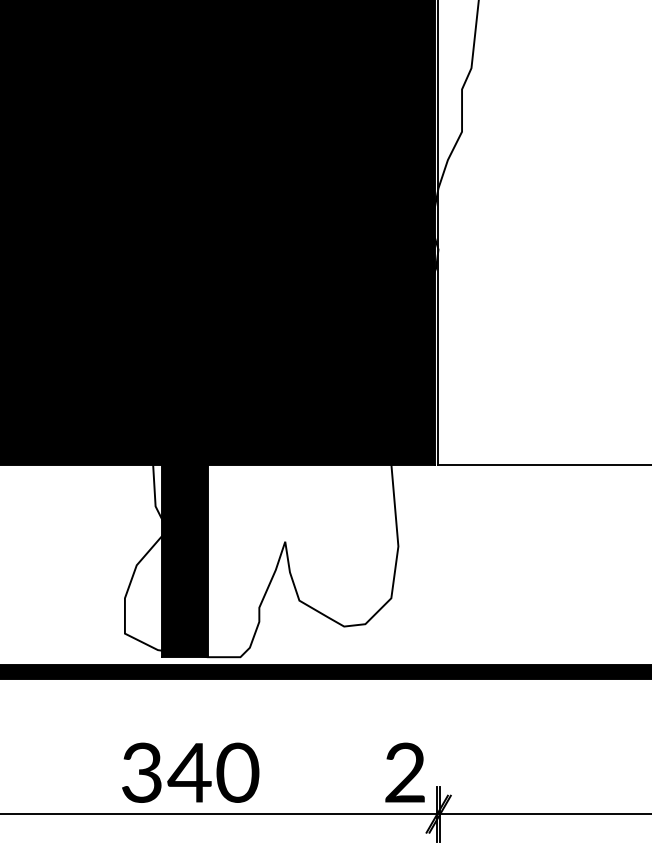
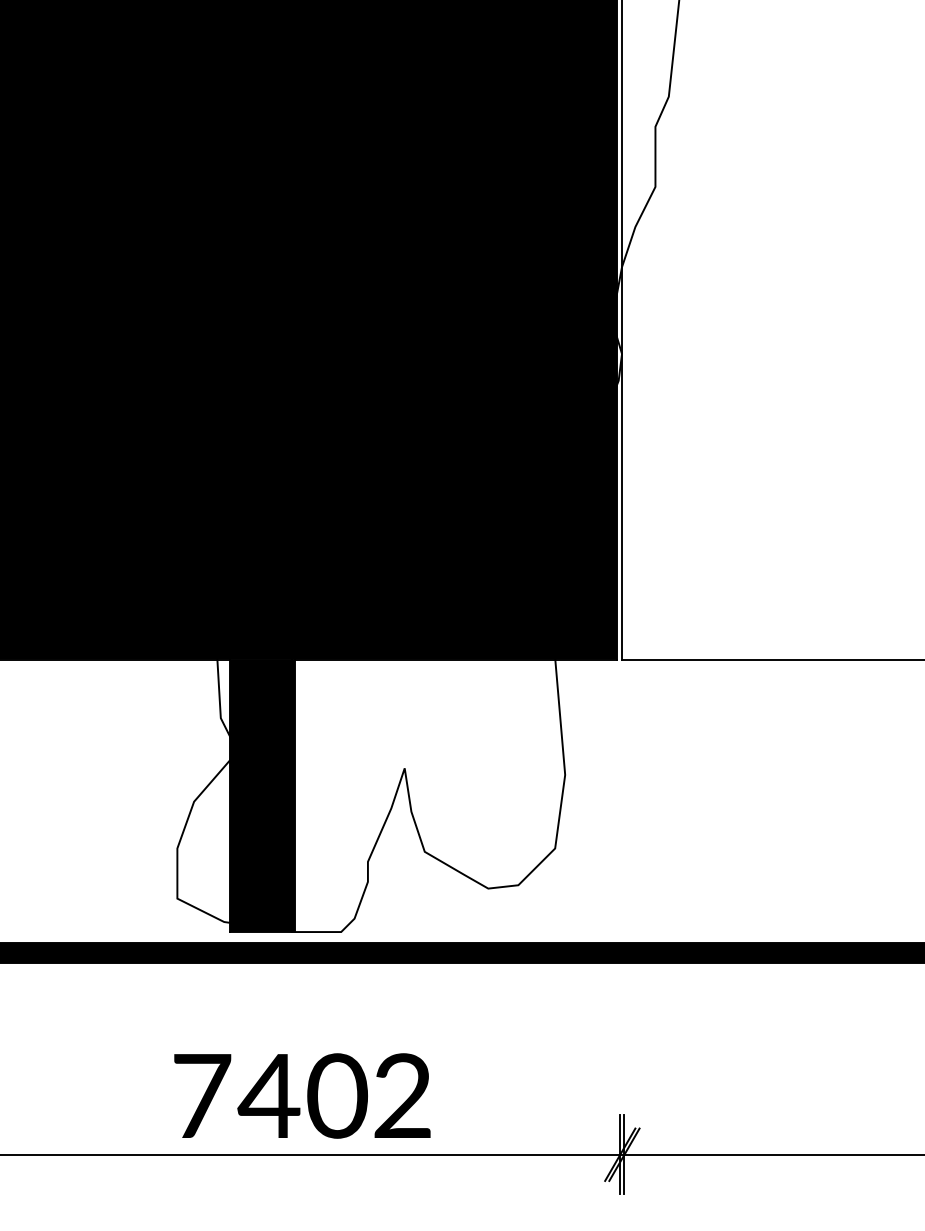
text: (142, 772) -> (202, 1095), 340 -> 740
text: (404, 772) -> (402, 1095), moved

